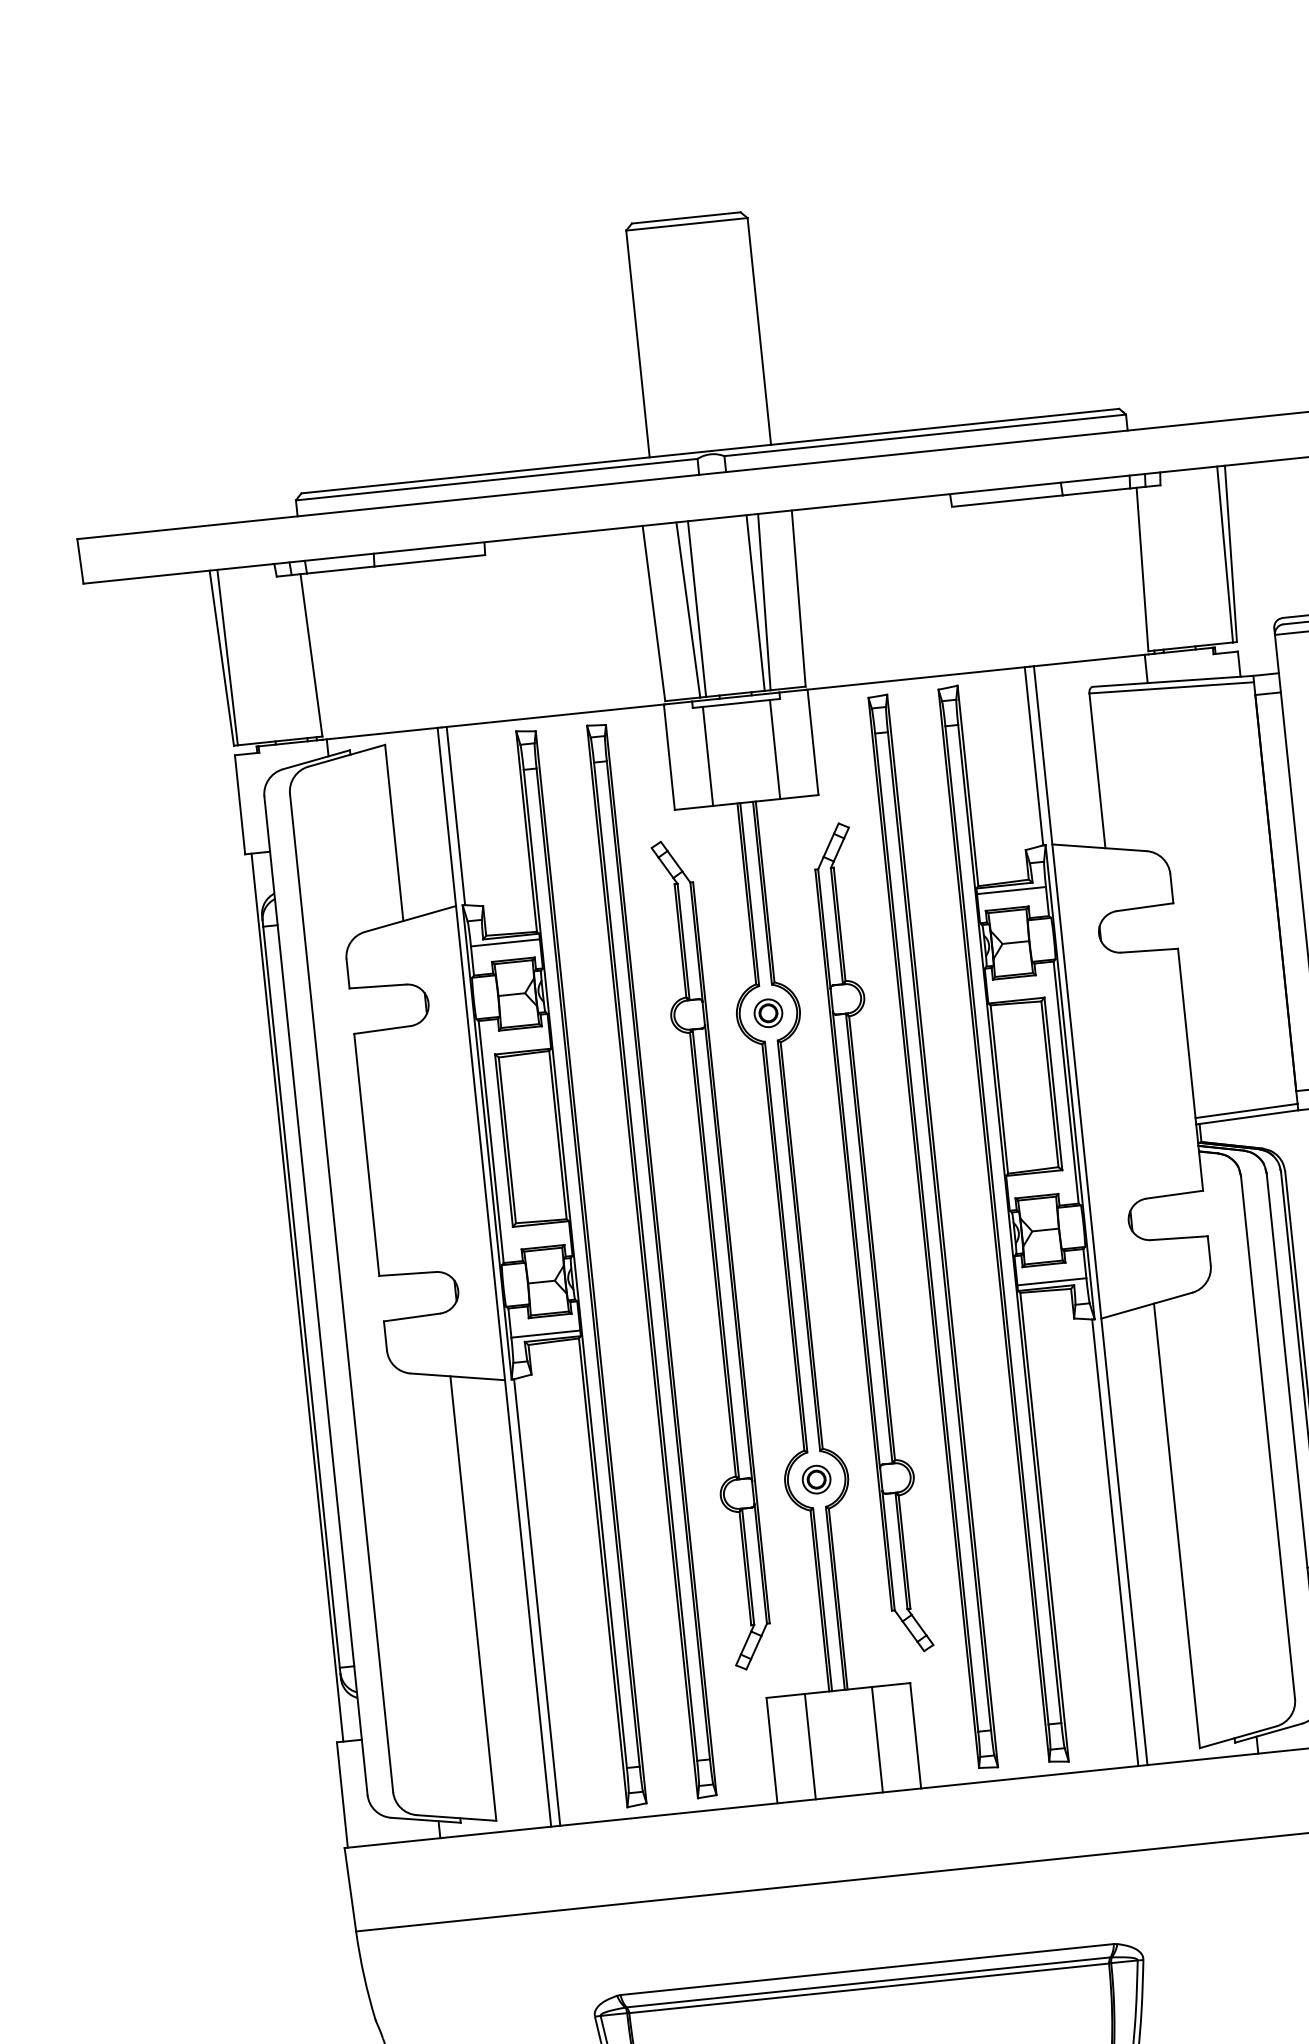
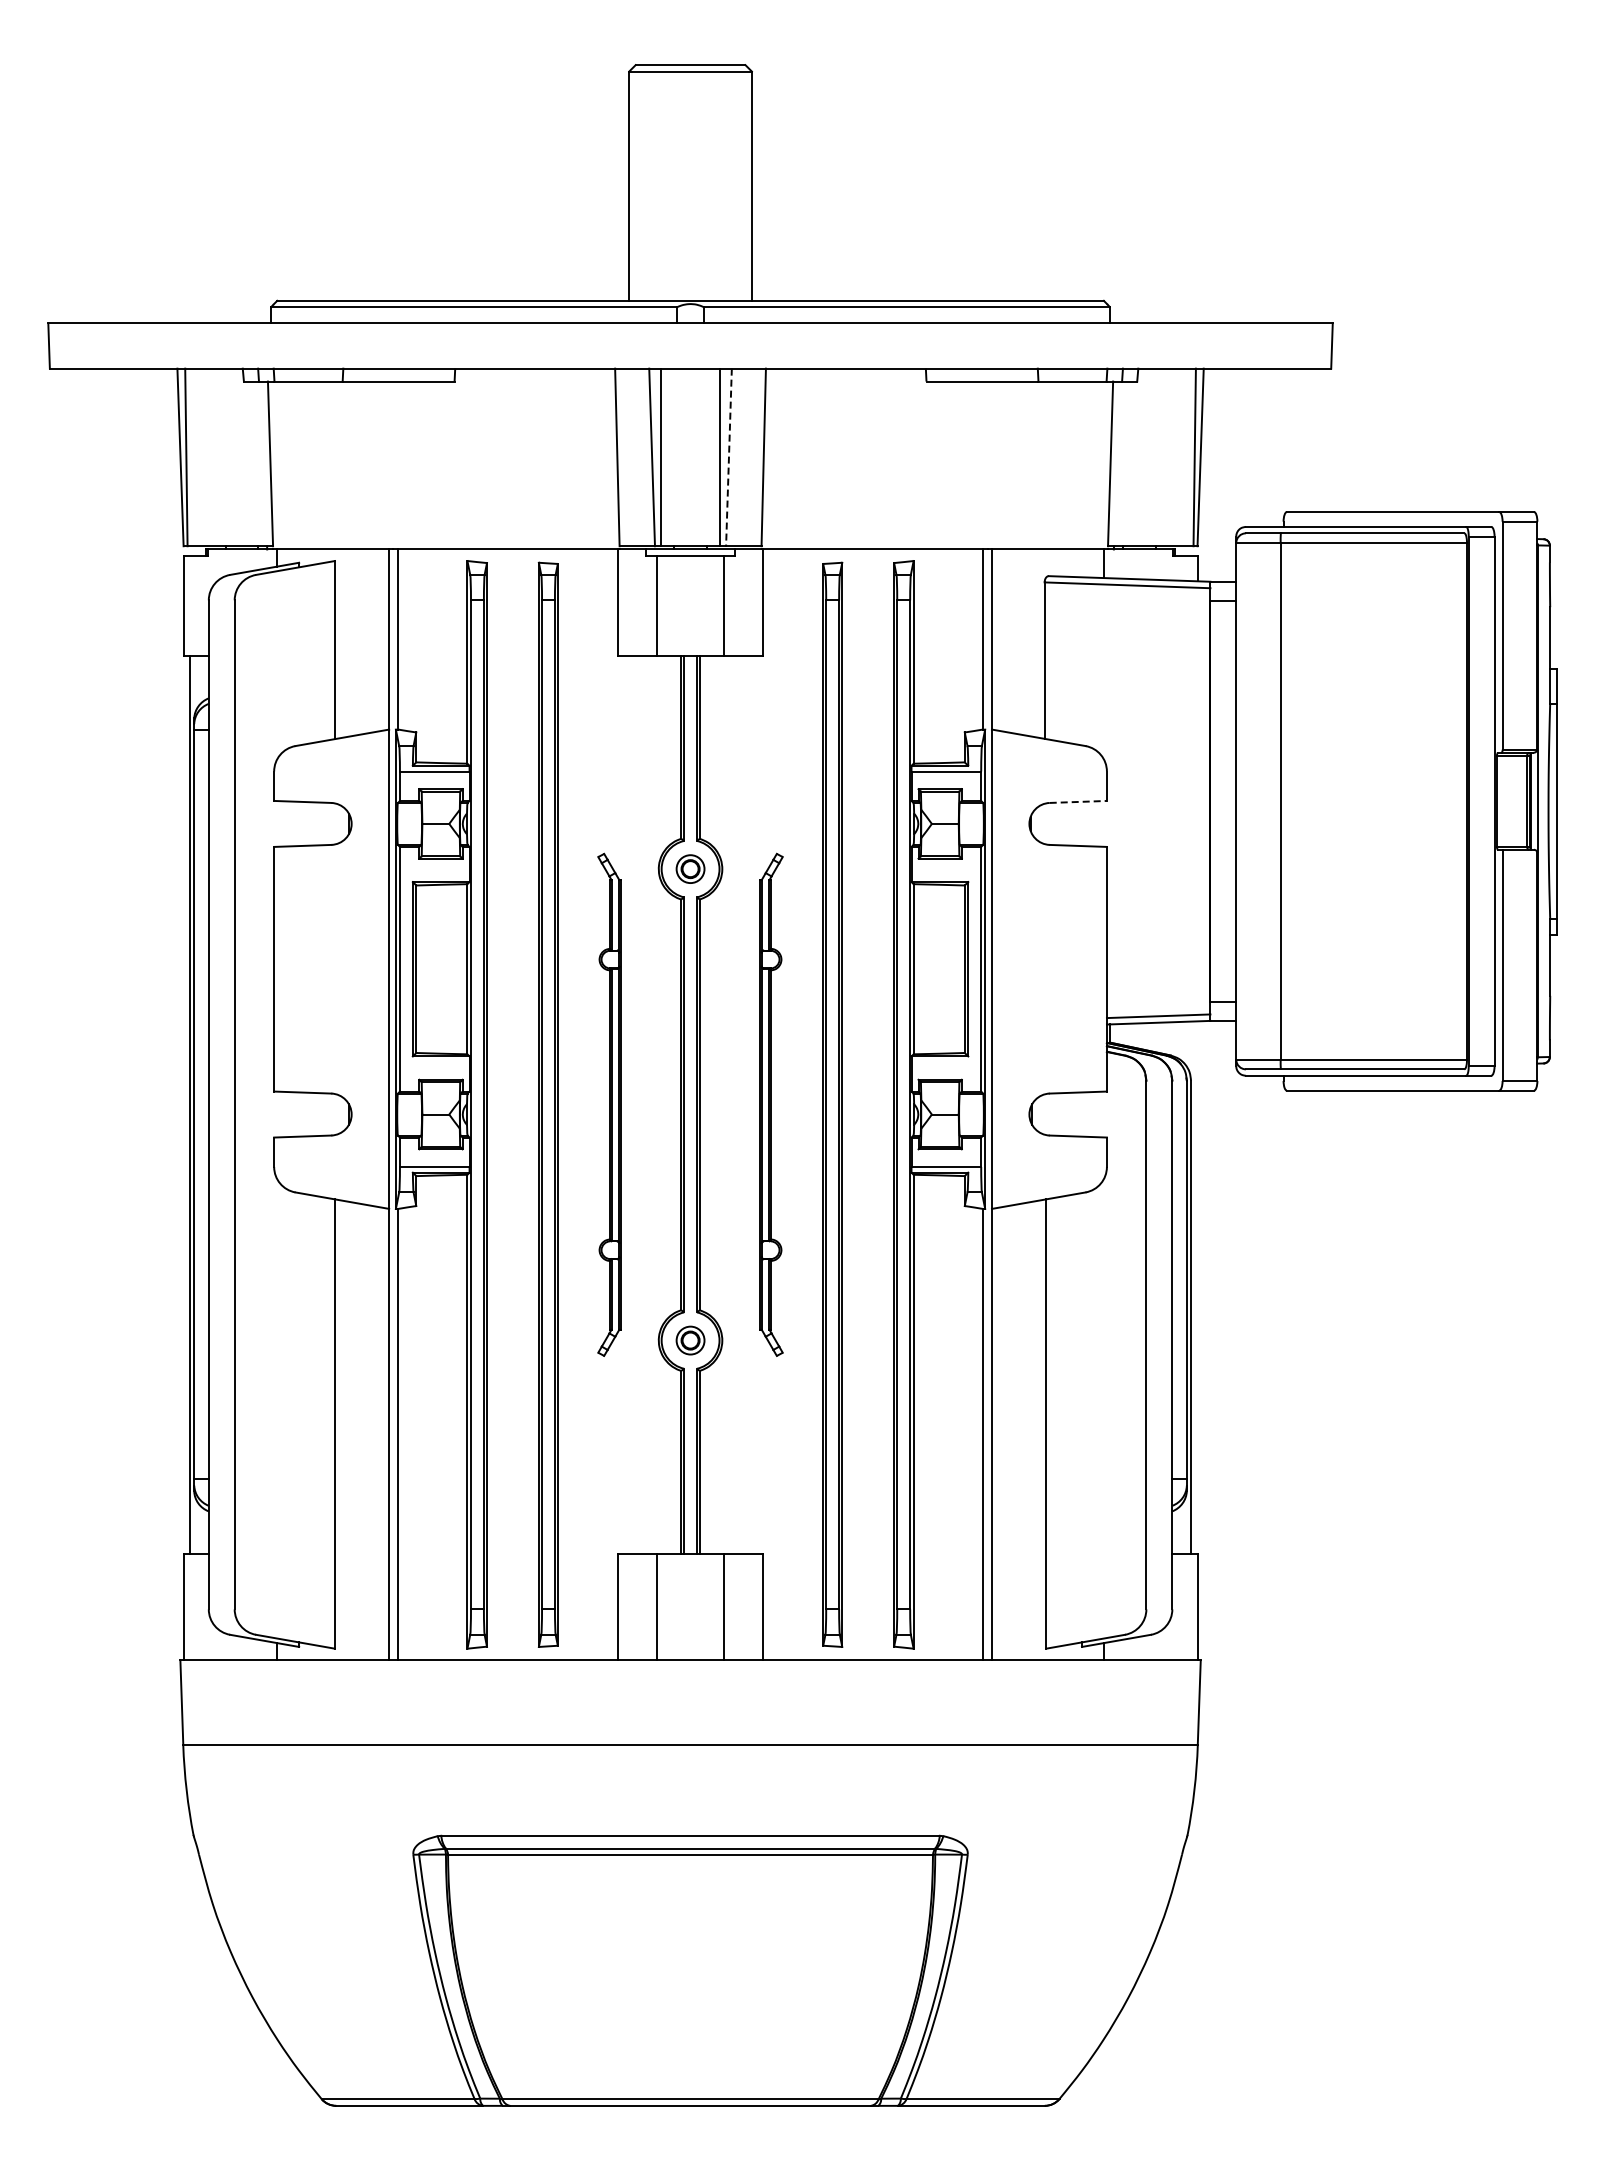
line: (763, 602) -> (728, 457), solid -> dashed
line: (1145, 906) -> (1078, 801), solid -> dashed
part: (872, 1237) -> (771, 1104), size x0.6
part: (712, 1254) -> (609, 1104), size x0.6

